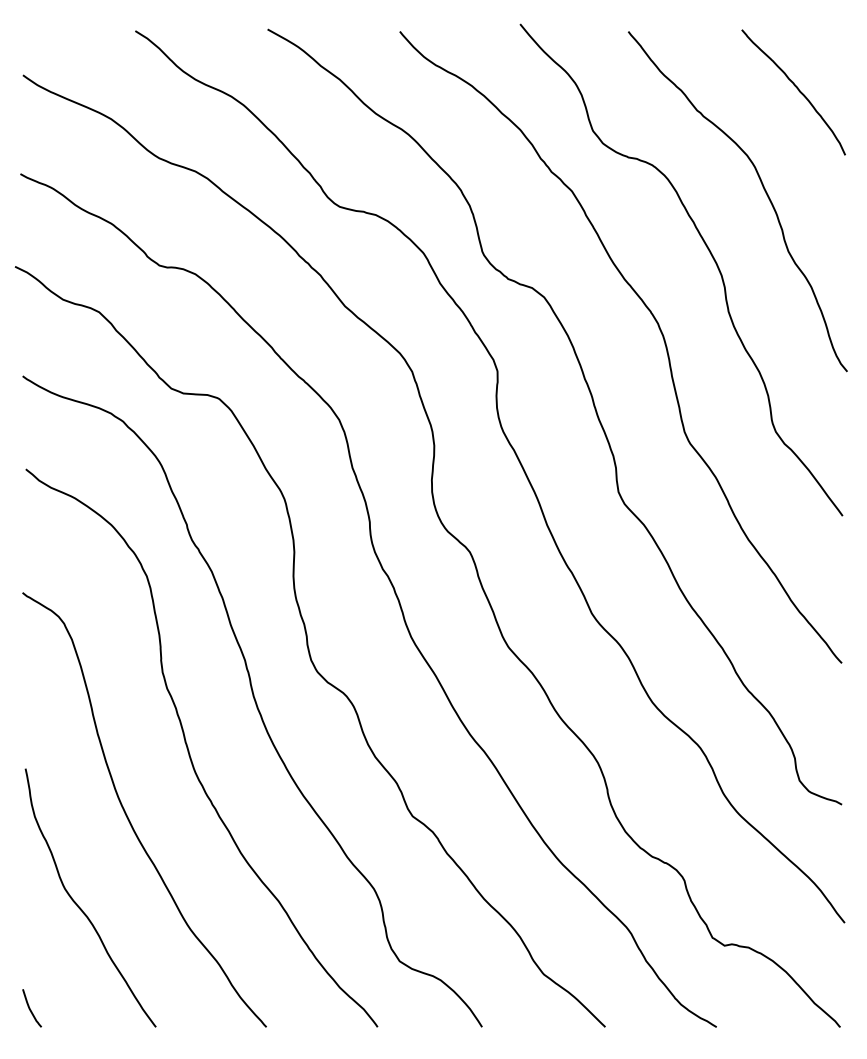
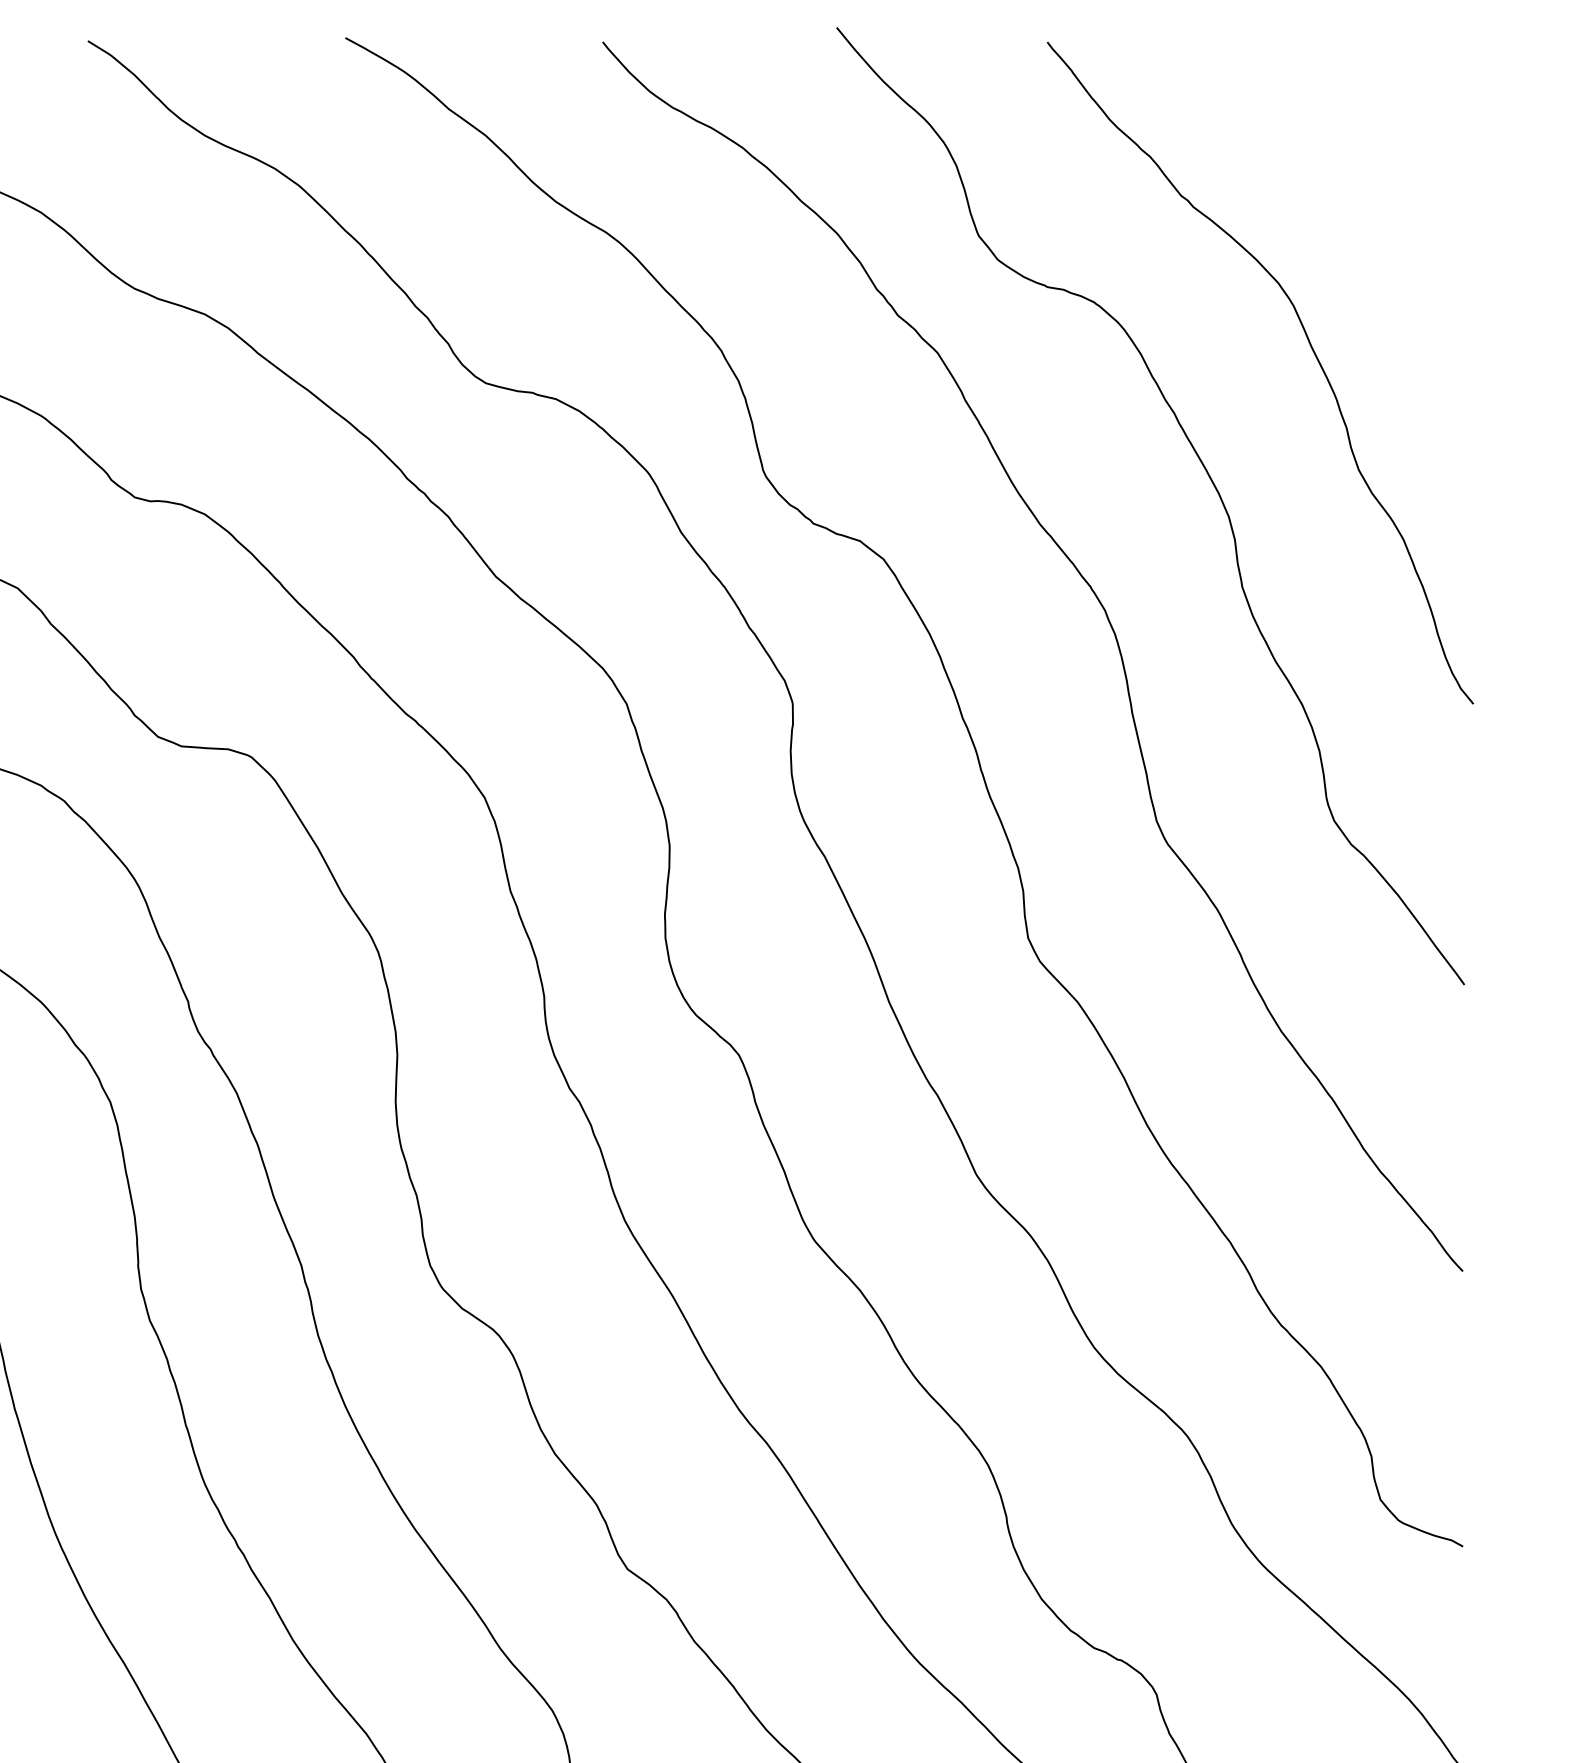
curve: (796, 88) -> (1374, 152), removed

